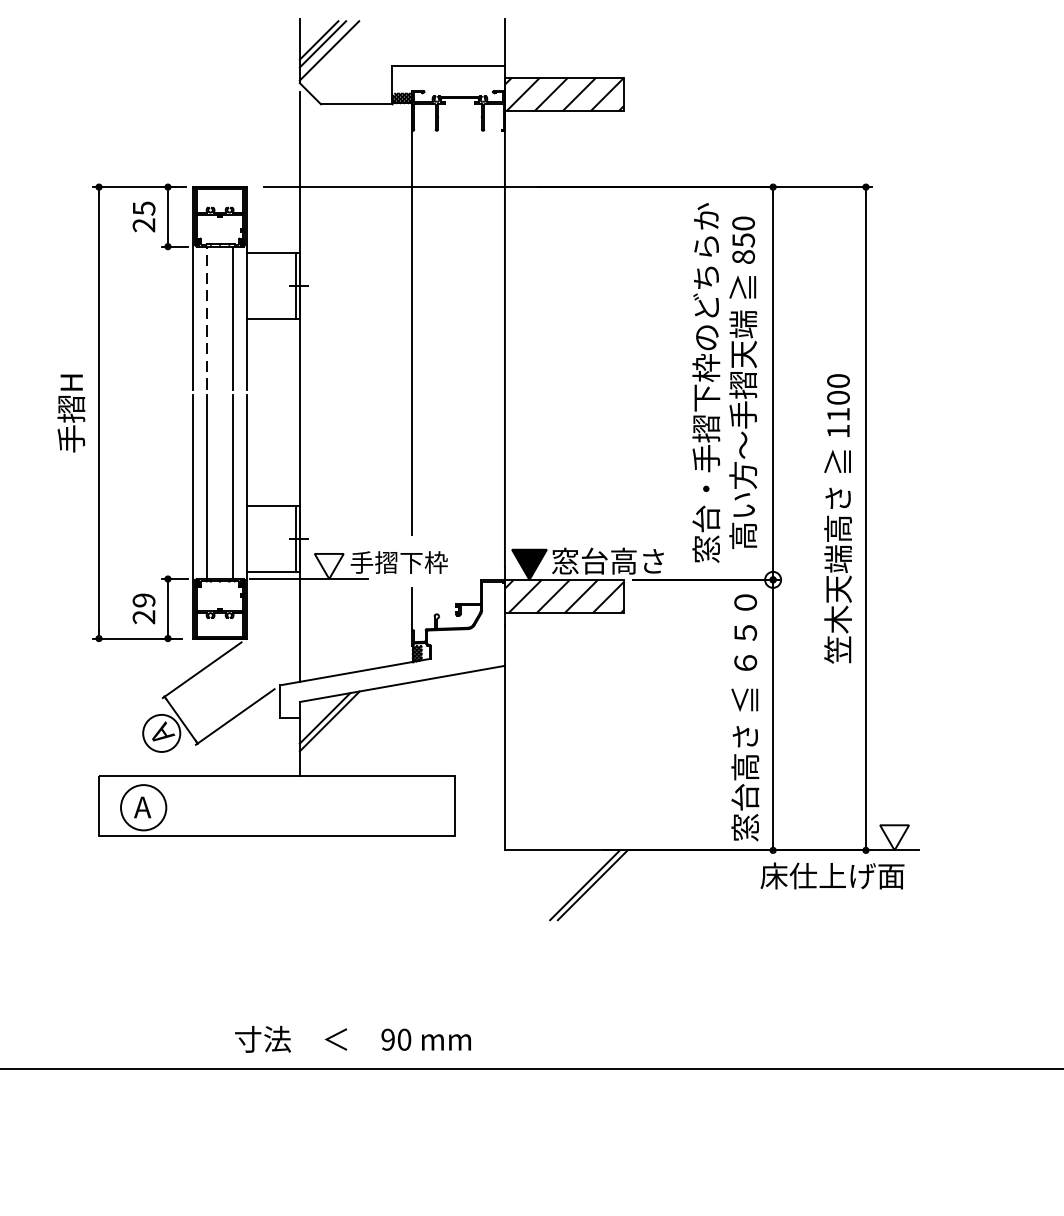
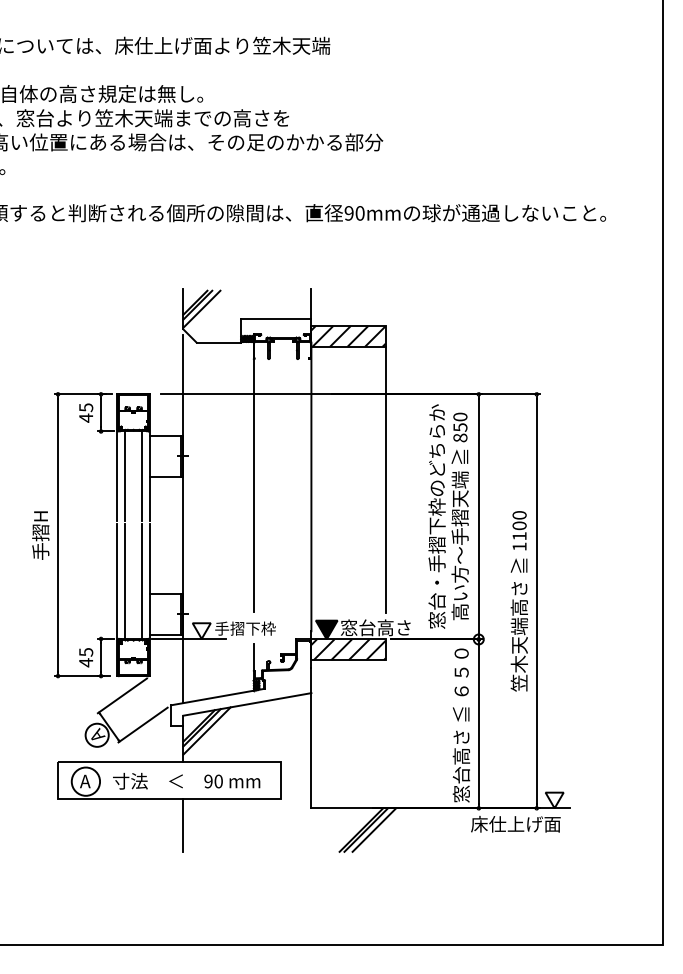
text: (144, 224) -> (86, 417), 25 -> 45
line: (207, 318) -> (125, 476), dashed -> solid
line: (623, 323) -> (385, 479), added
text: (144, 608) -> (86, 657), 29 -> 45
line: (336, 725) -> (206, 730), added
line: (299, 877) -> (183, 825), added
line: (606, 884) -> (374, 829), added
text: (352, 1038) -> (186, 780), moved

